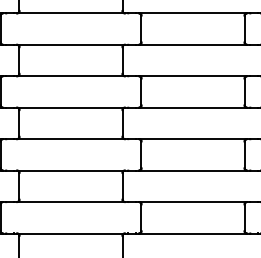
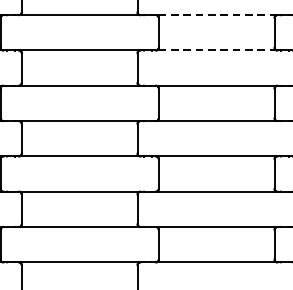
line: (192, 13) -> (216, 15), solid -> dashed
line: (192, 44) -> (216, 50), solid -> dashed

